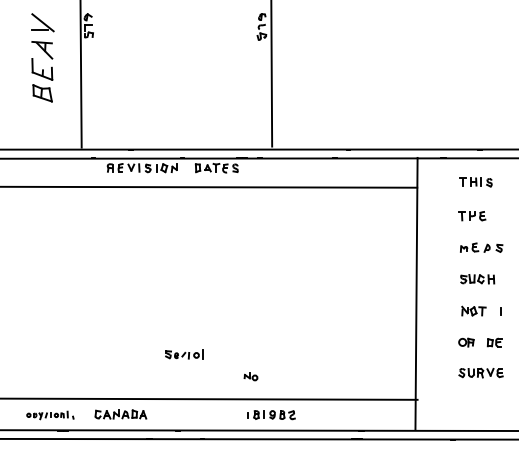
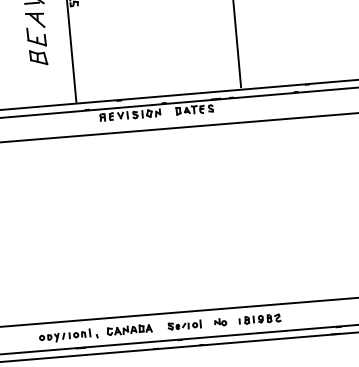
part: (184, 354) -> (184, 325), moved
part: (250, 376) -> (220, 322), moved
part: (50, 415) -> (68, 335), size x1.43

